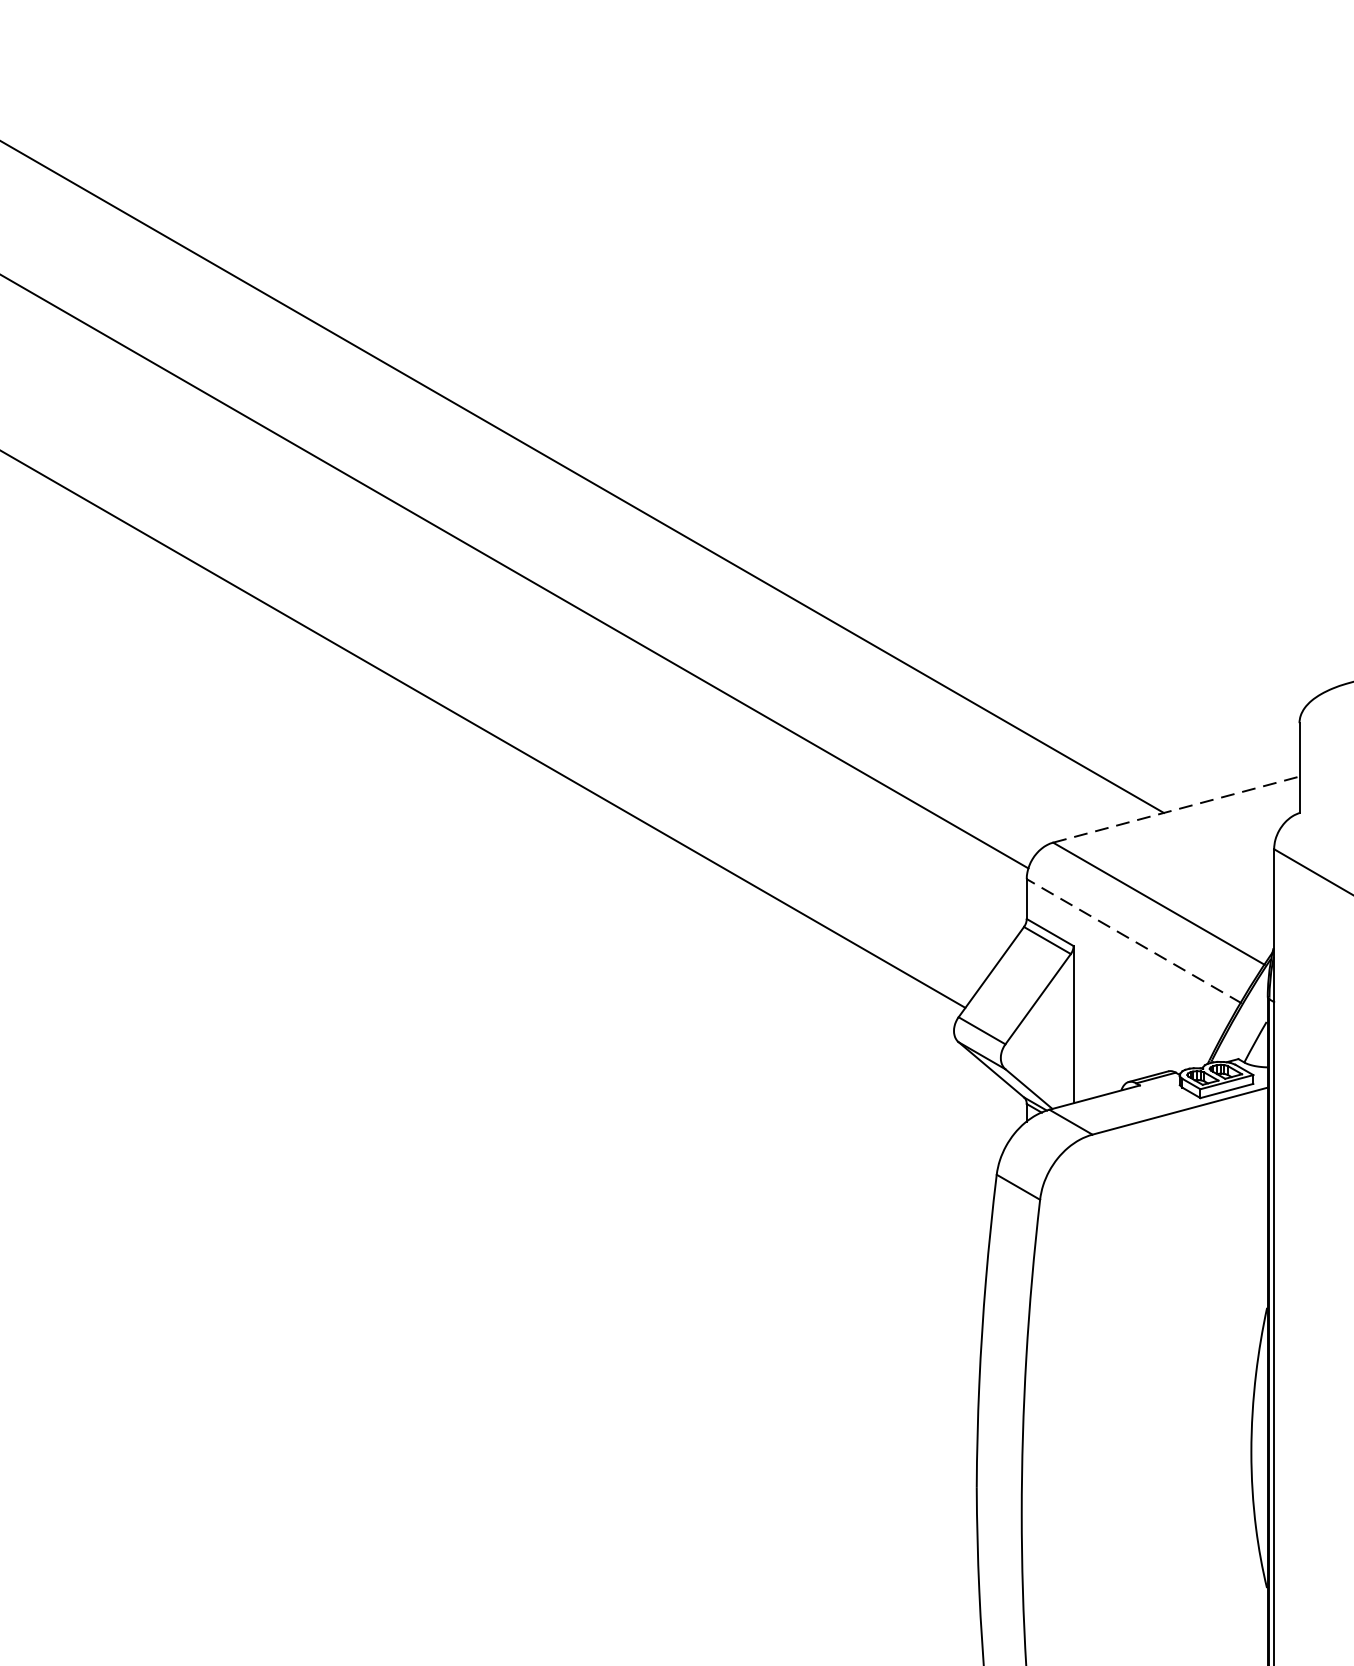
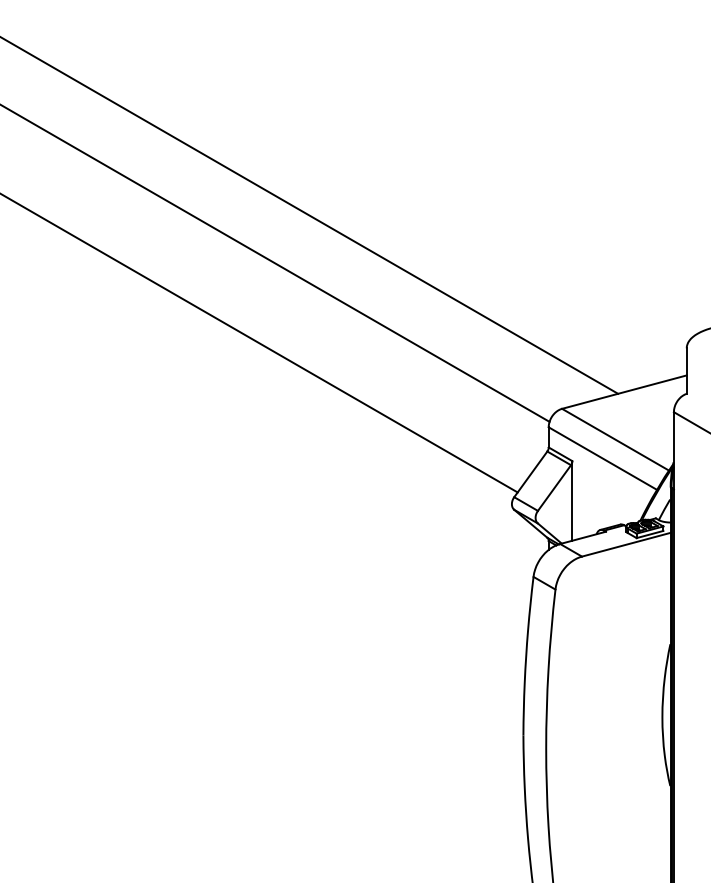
line: (1176, 810) -> (624, 392), dashed -> solid
line: (1134, 940) -> (603, 458), dashed -> solid

